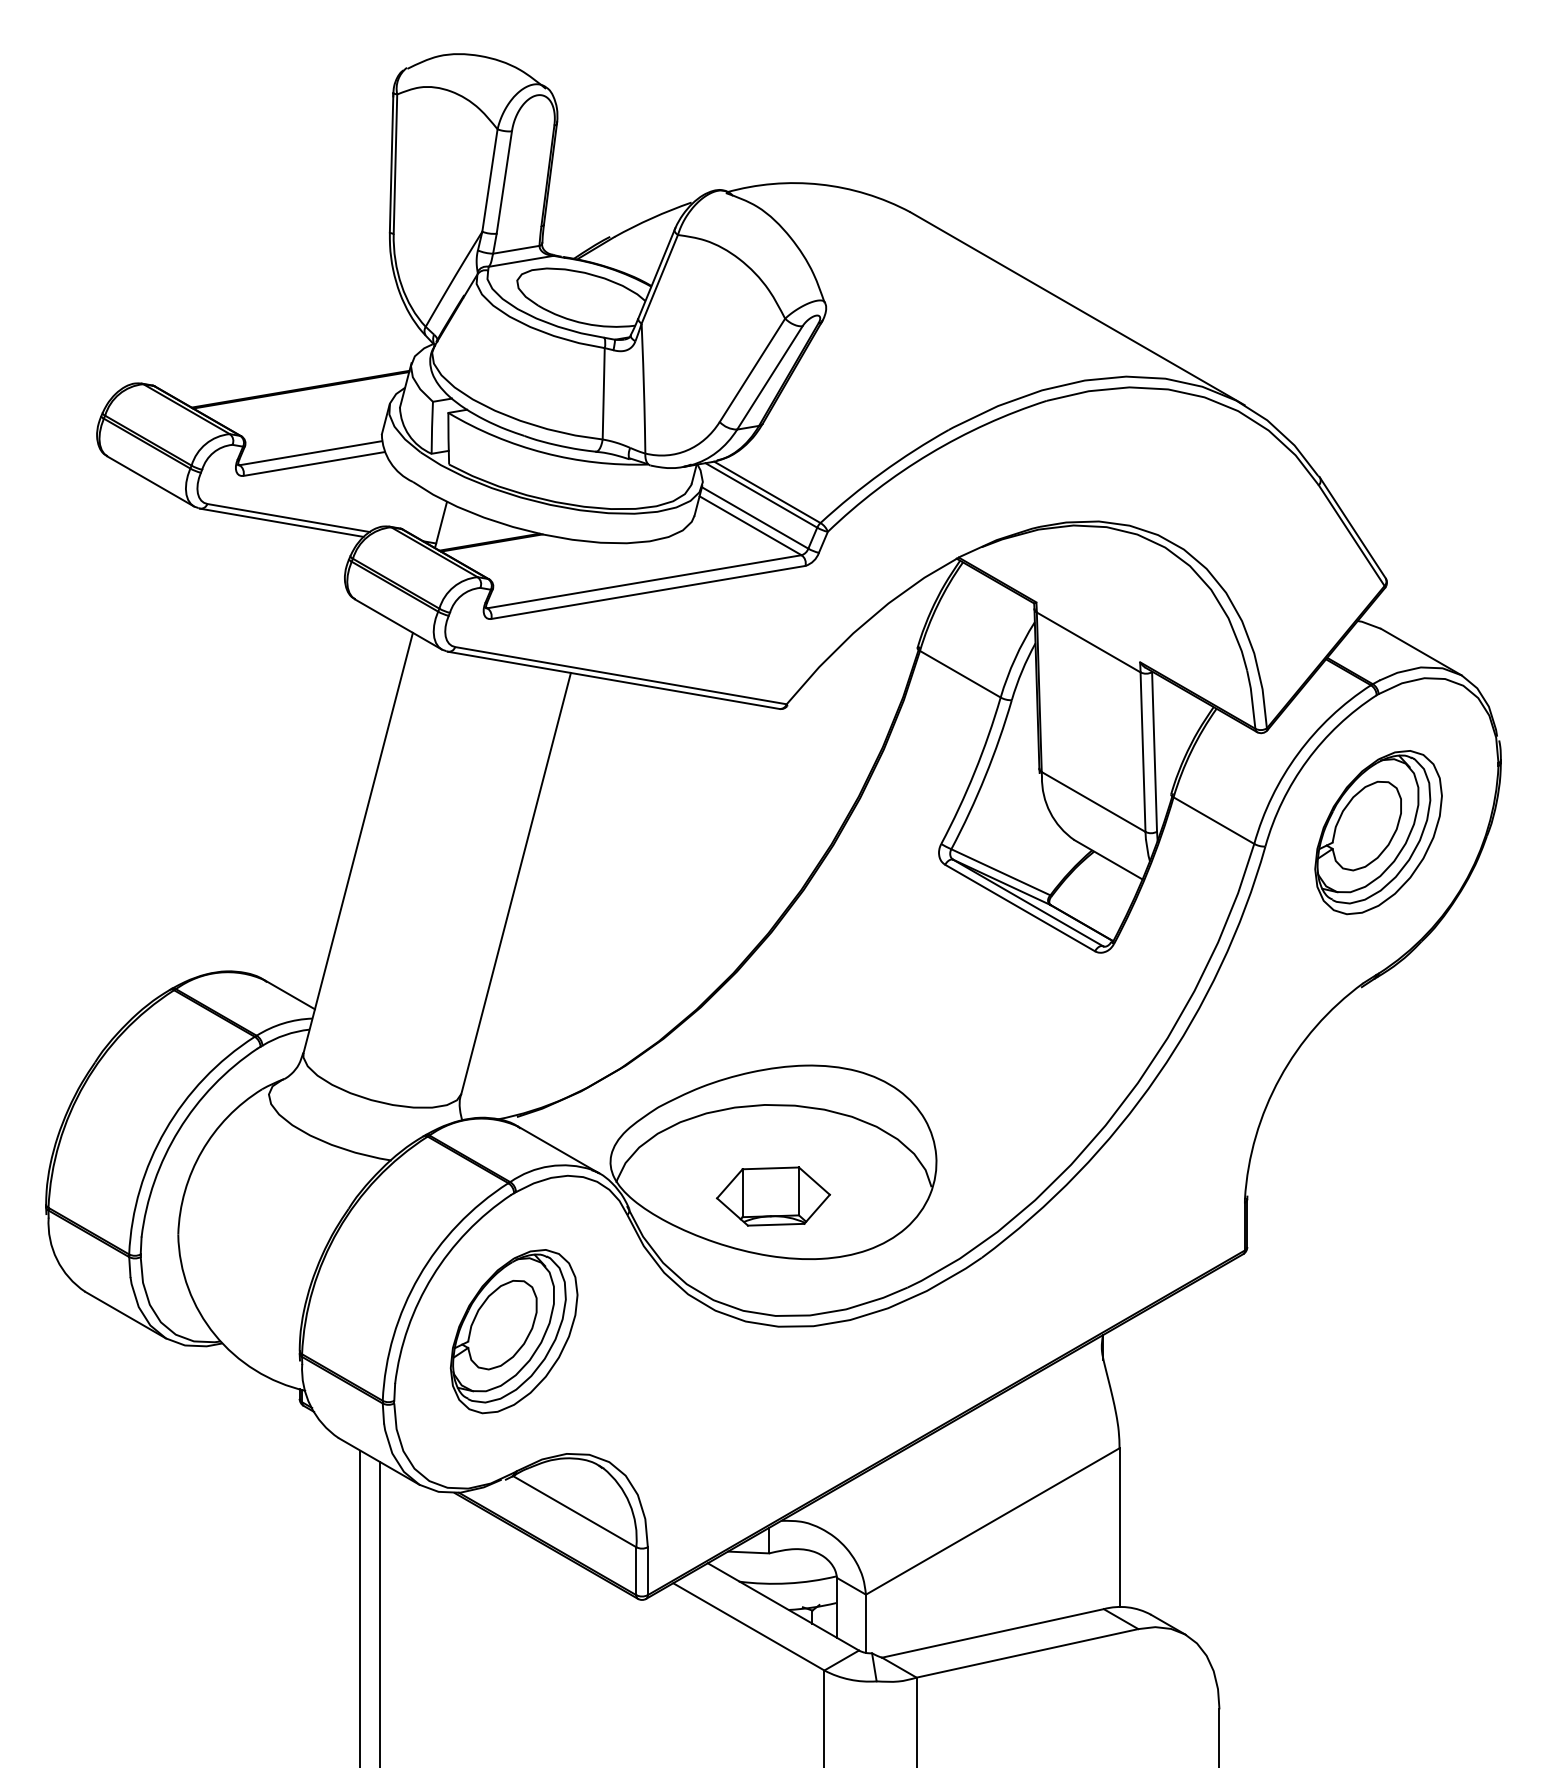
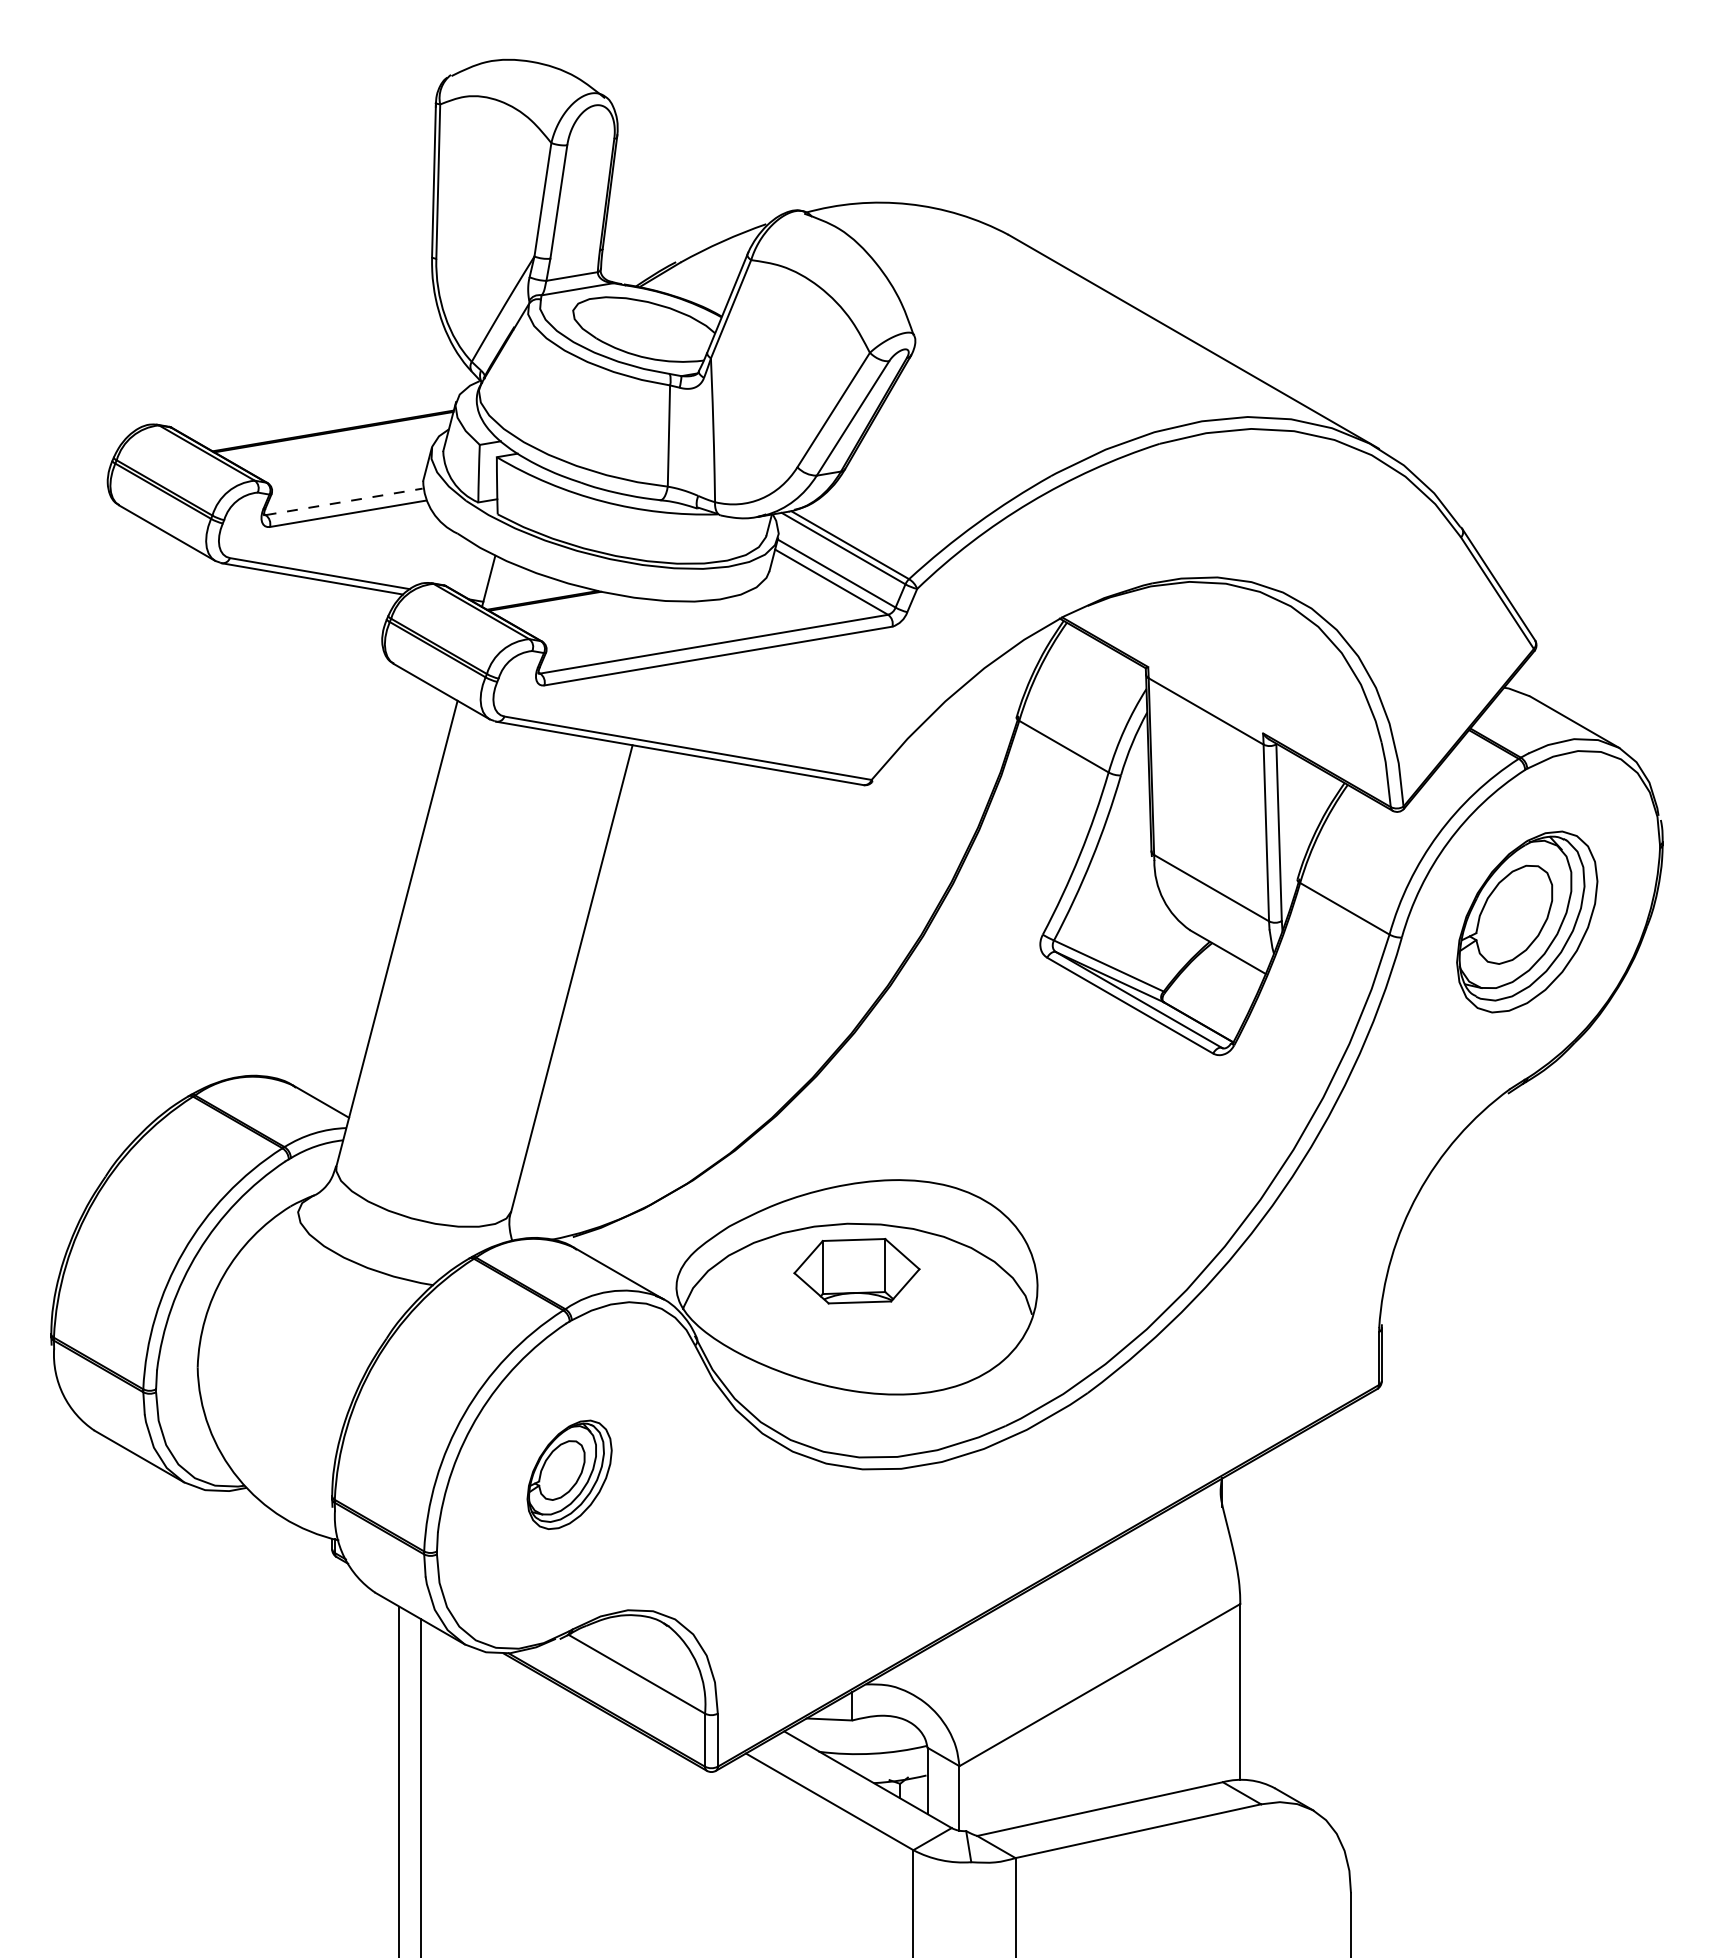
line: (310, 452) -> (344, 501), solid -> dashed
part: (773, 1196) -> (856, 1271), moved
part: (513, 1331) -> (569, 1474), size x0.6

